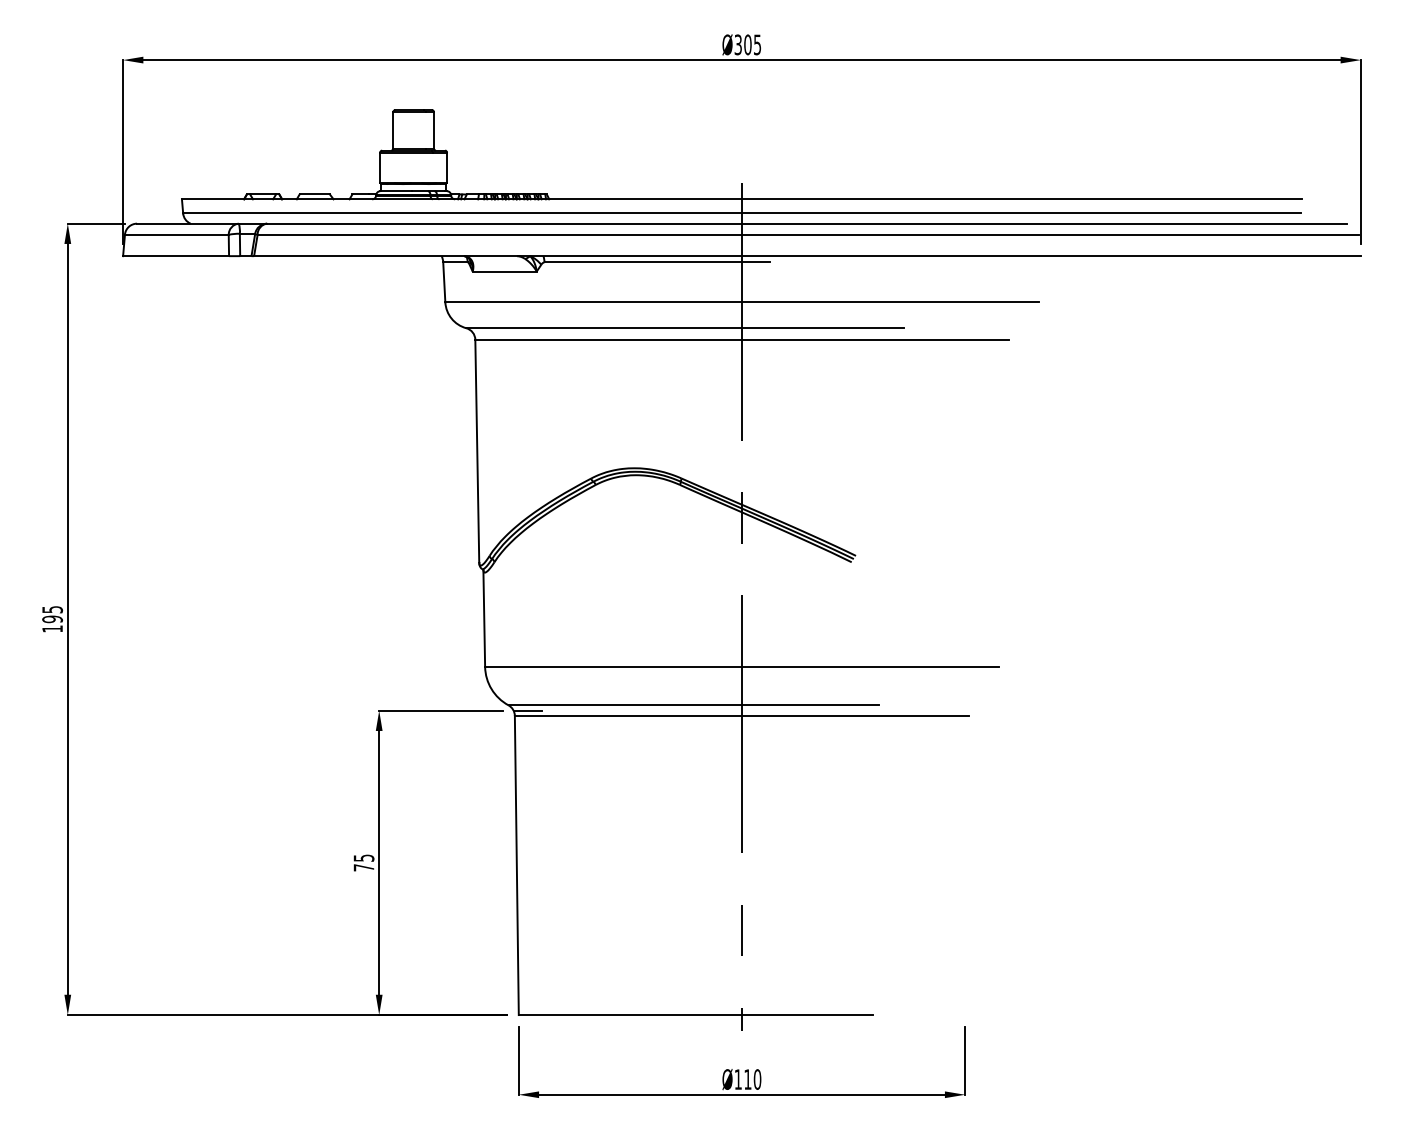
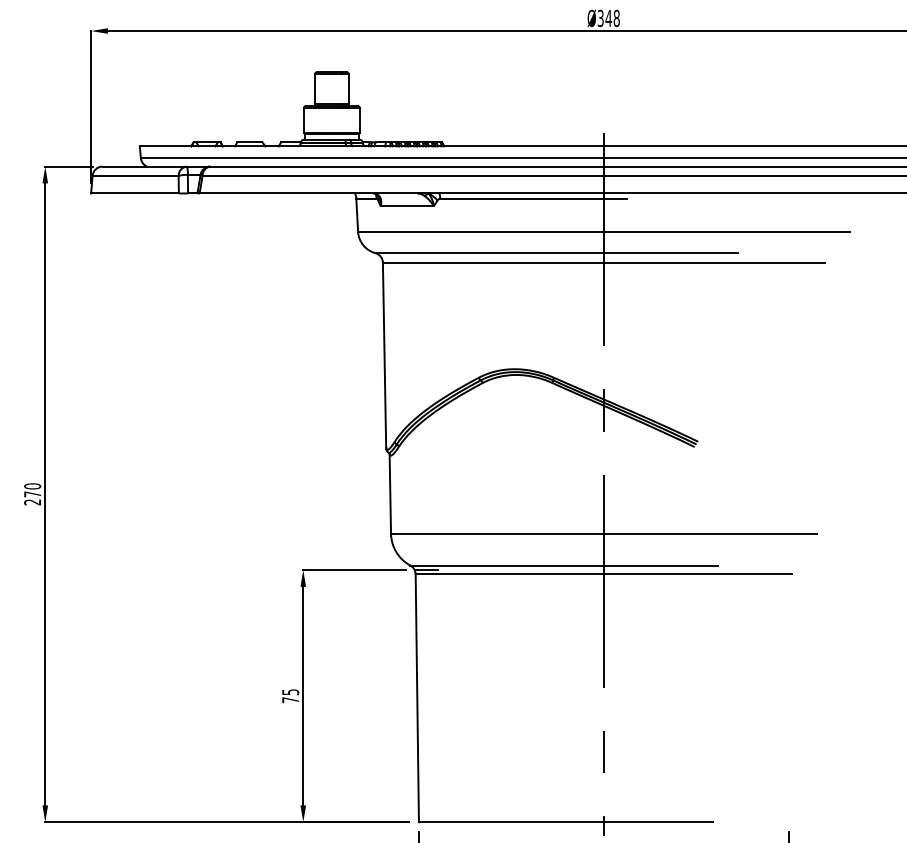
text: (752, 44) -> (612, 18), Ø305 -> Ø348
text: (52, 619) -> (32, 494), 195 -> 270

